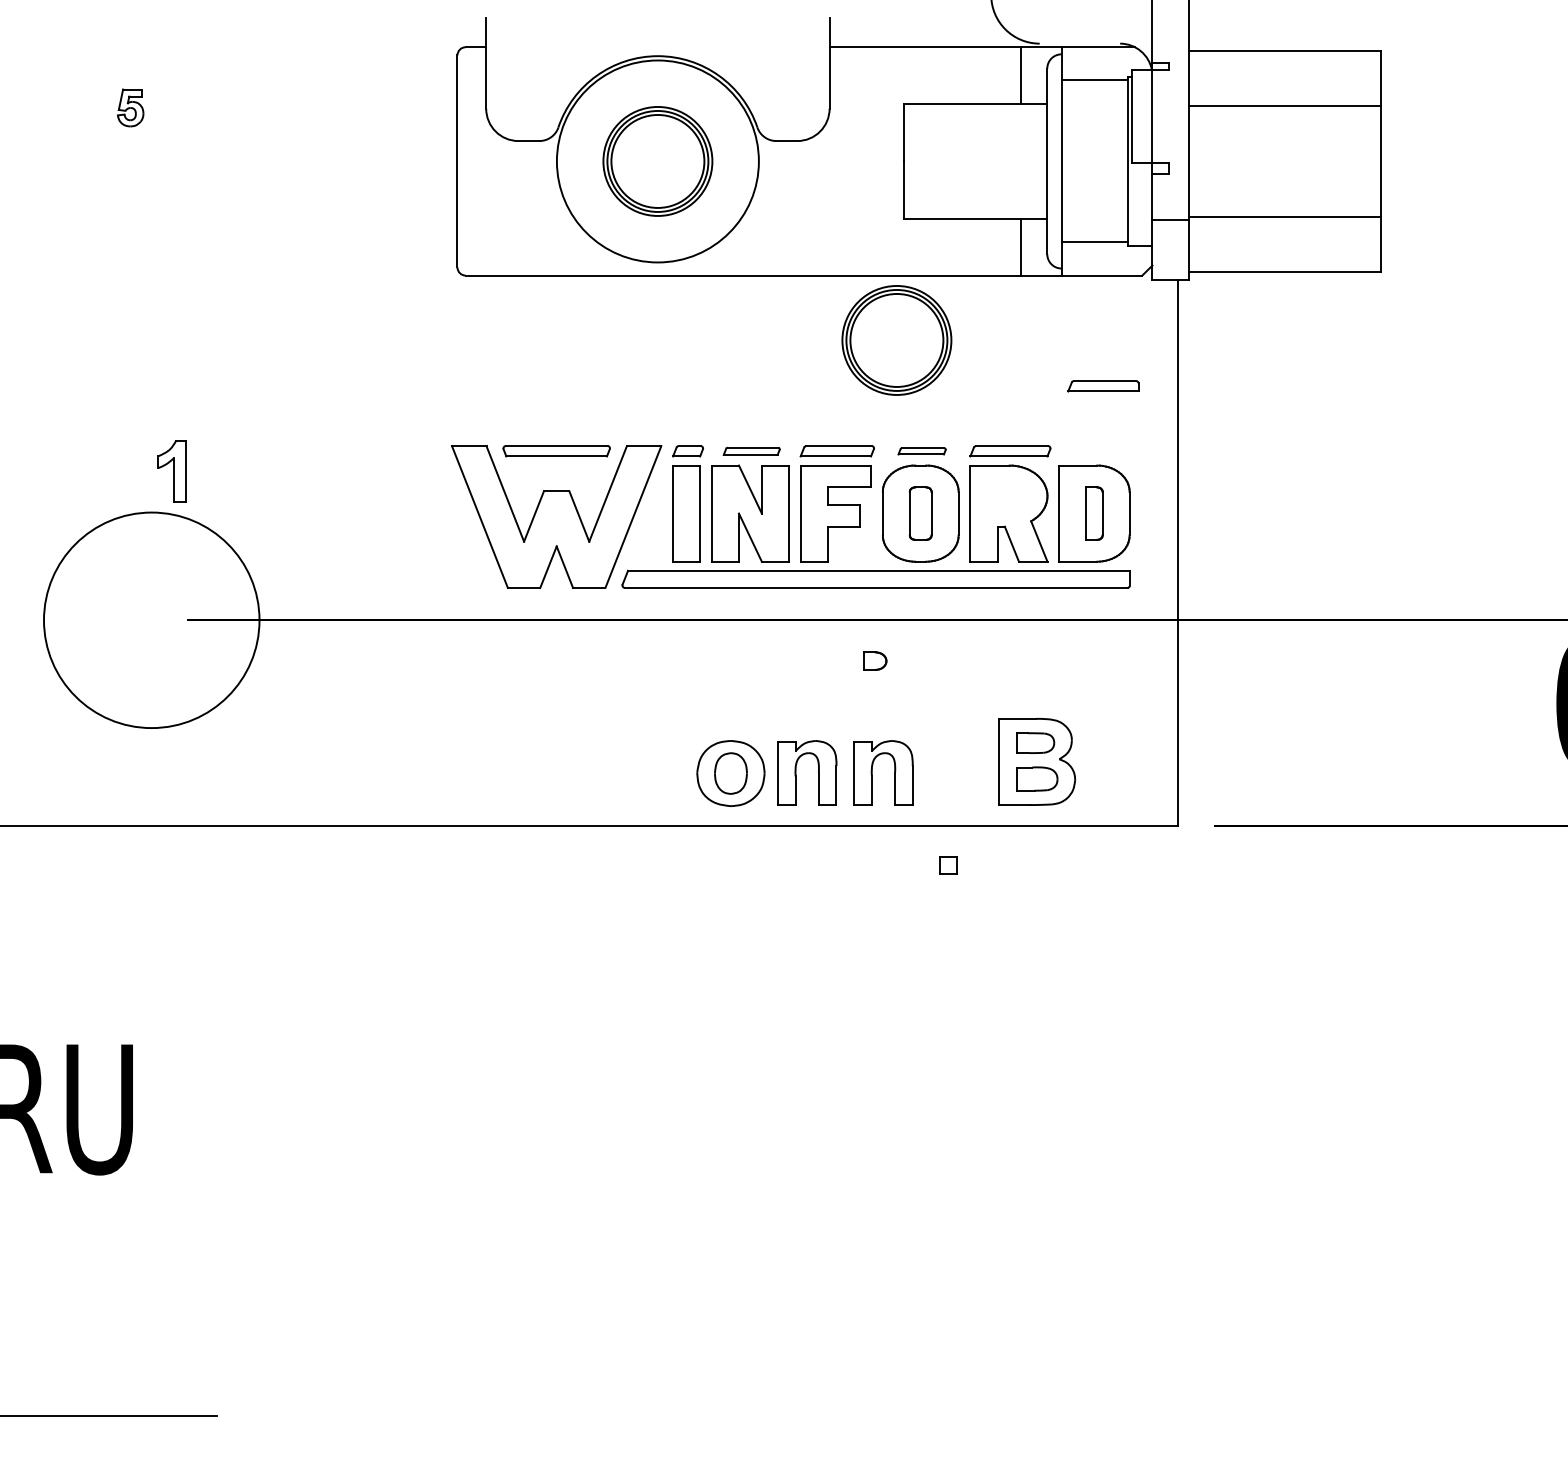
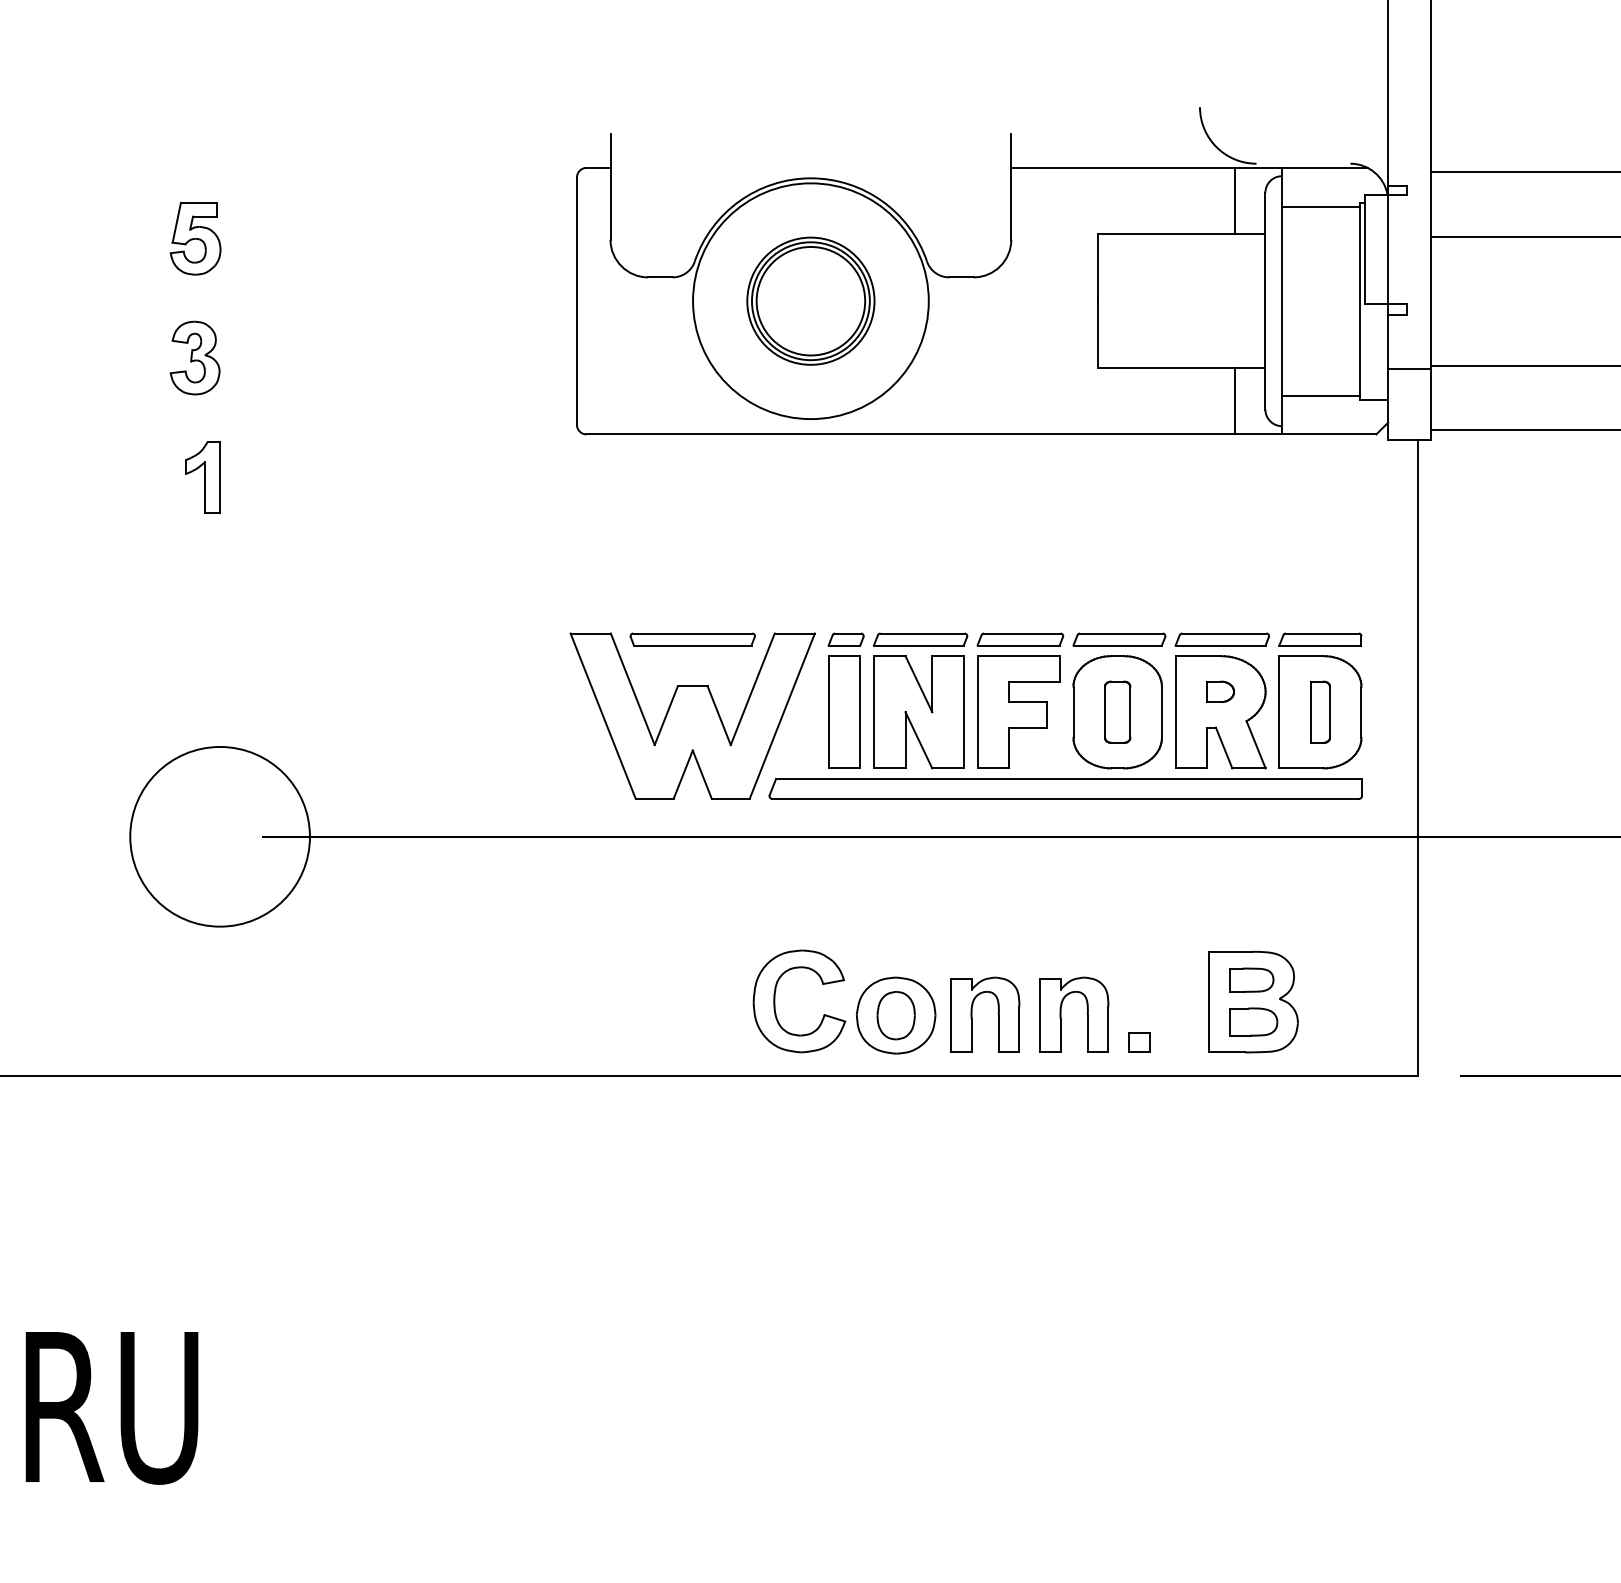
part: (130, 107) -> (195, 238), size x1.67
part: (130, 210) -> (195, 358), added
part: (896, 340) -> (1089, 510), removed
part: (1103, 386) -> (1320, 639), moved
part: (751, 451) -> (920, 639), size x1.43
part: (921, 451) -> (1118, 639), size x1.67
part: (171, 471) -> (202, 477), moved
circle: (151, 620) -> (219, 837), size x0.71
part: (875, 660) -> (1221, 691), moved
part: (627, 760) -> (775, 1000), added
part: (948, 865) -> (1139, 1042), moved

